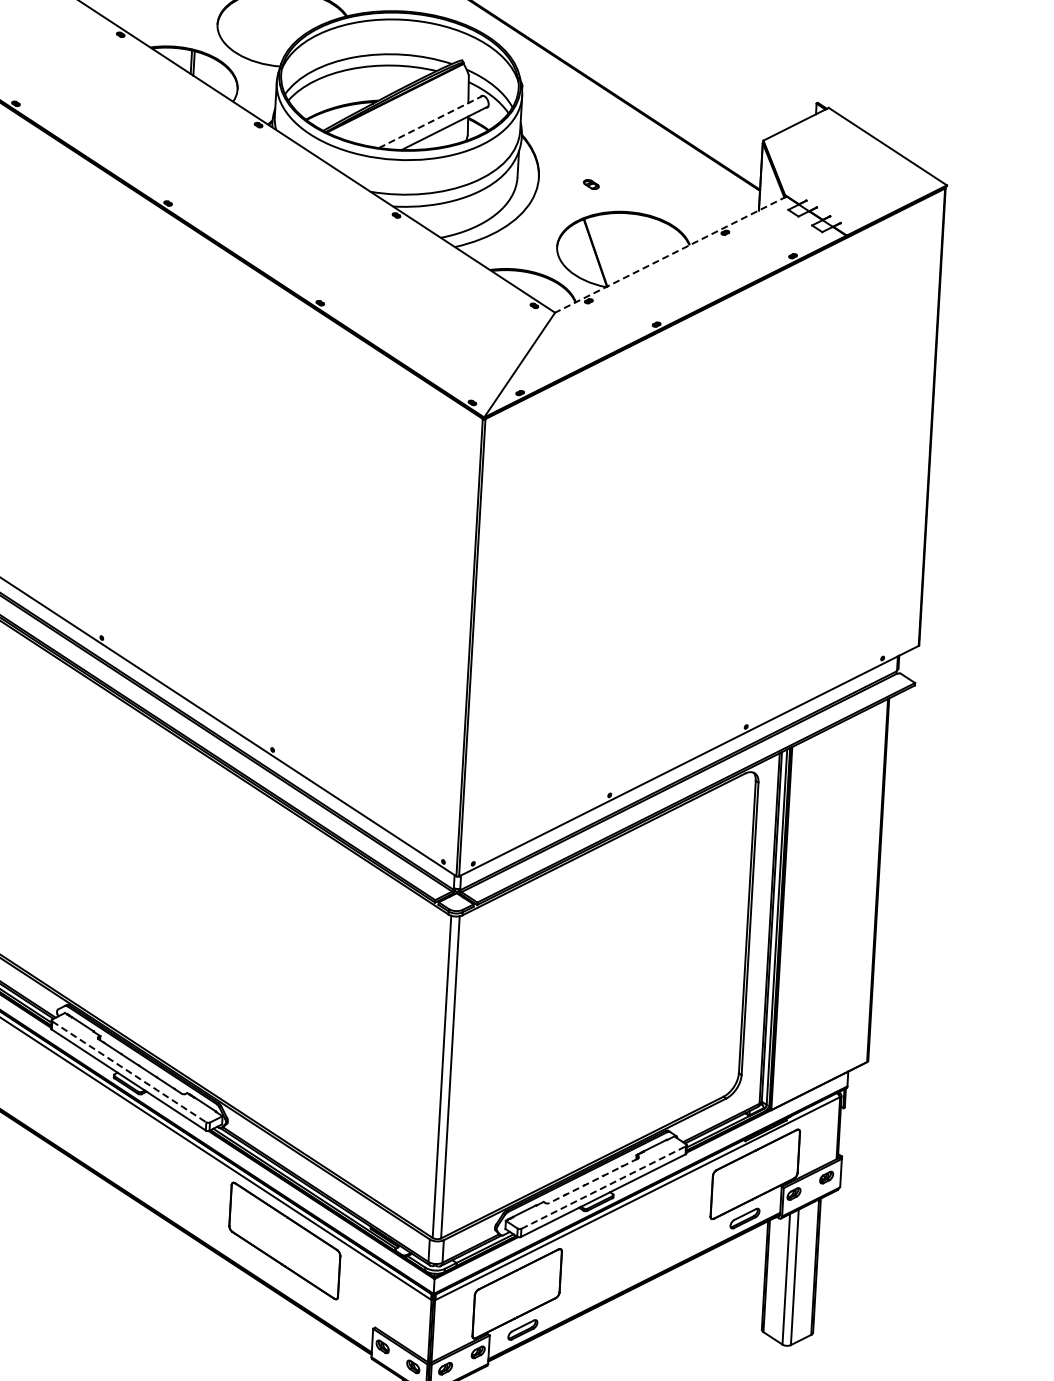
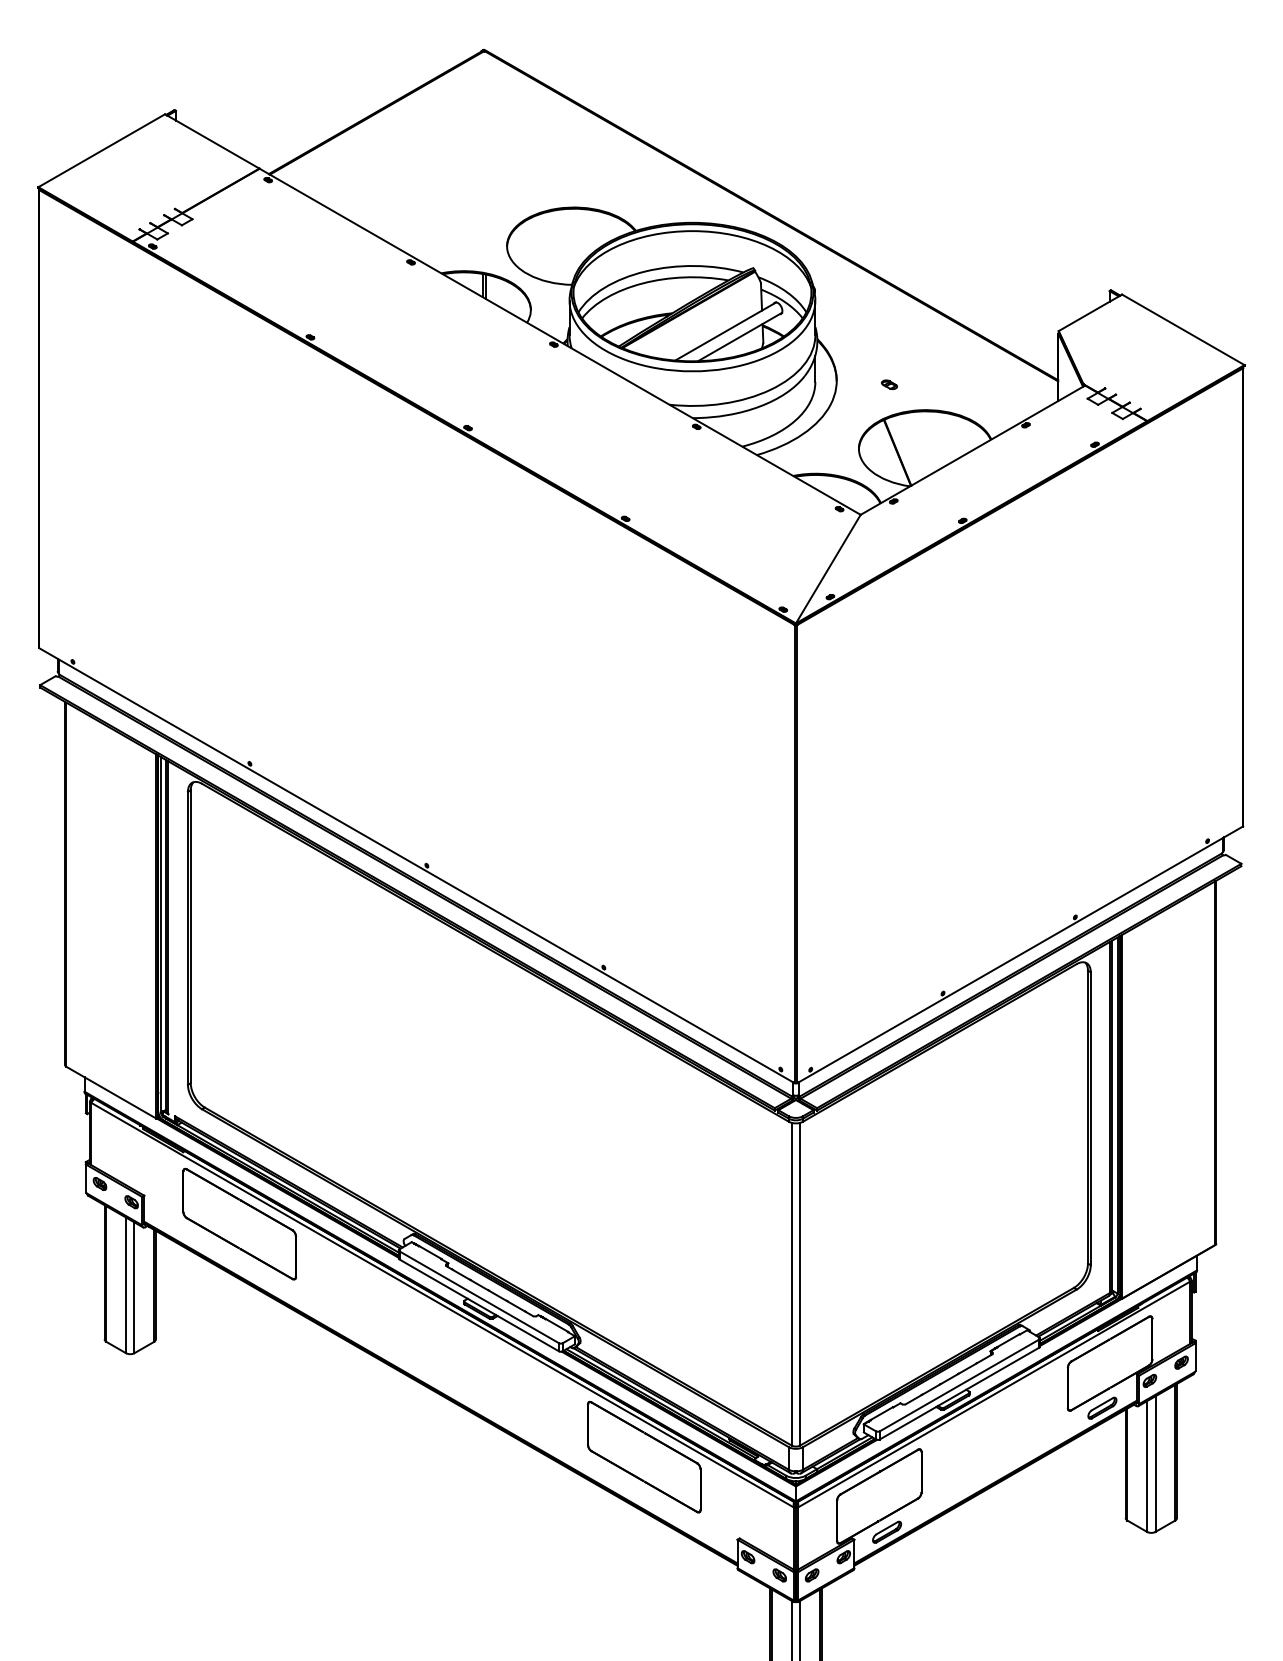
line: (431, 121) -> (726, 331), dashed -> solid
line: (670, 254) -> (972, 450), dashed -> solid
line: (129, 1072) -> (479, 1297), dashed -> solid
line: (594, 1181) -> (949, 1379), dashed -> solid
line: (604, 1187) -> (960, 1385), dashed -> solid

